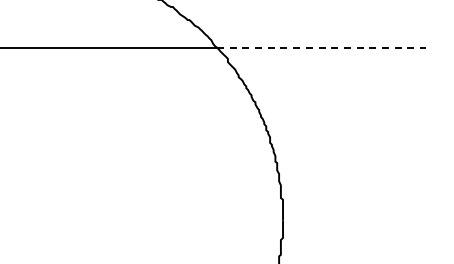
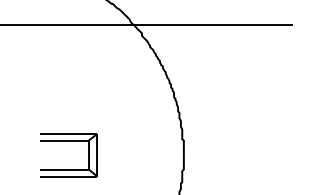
line: (321, 47) -> (213, 24), dashed -> solid
part: (131, 200) -> (68, 141), added

